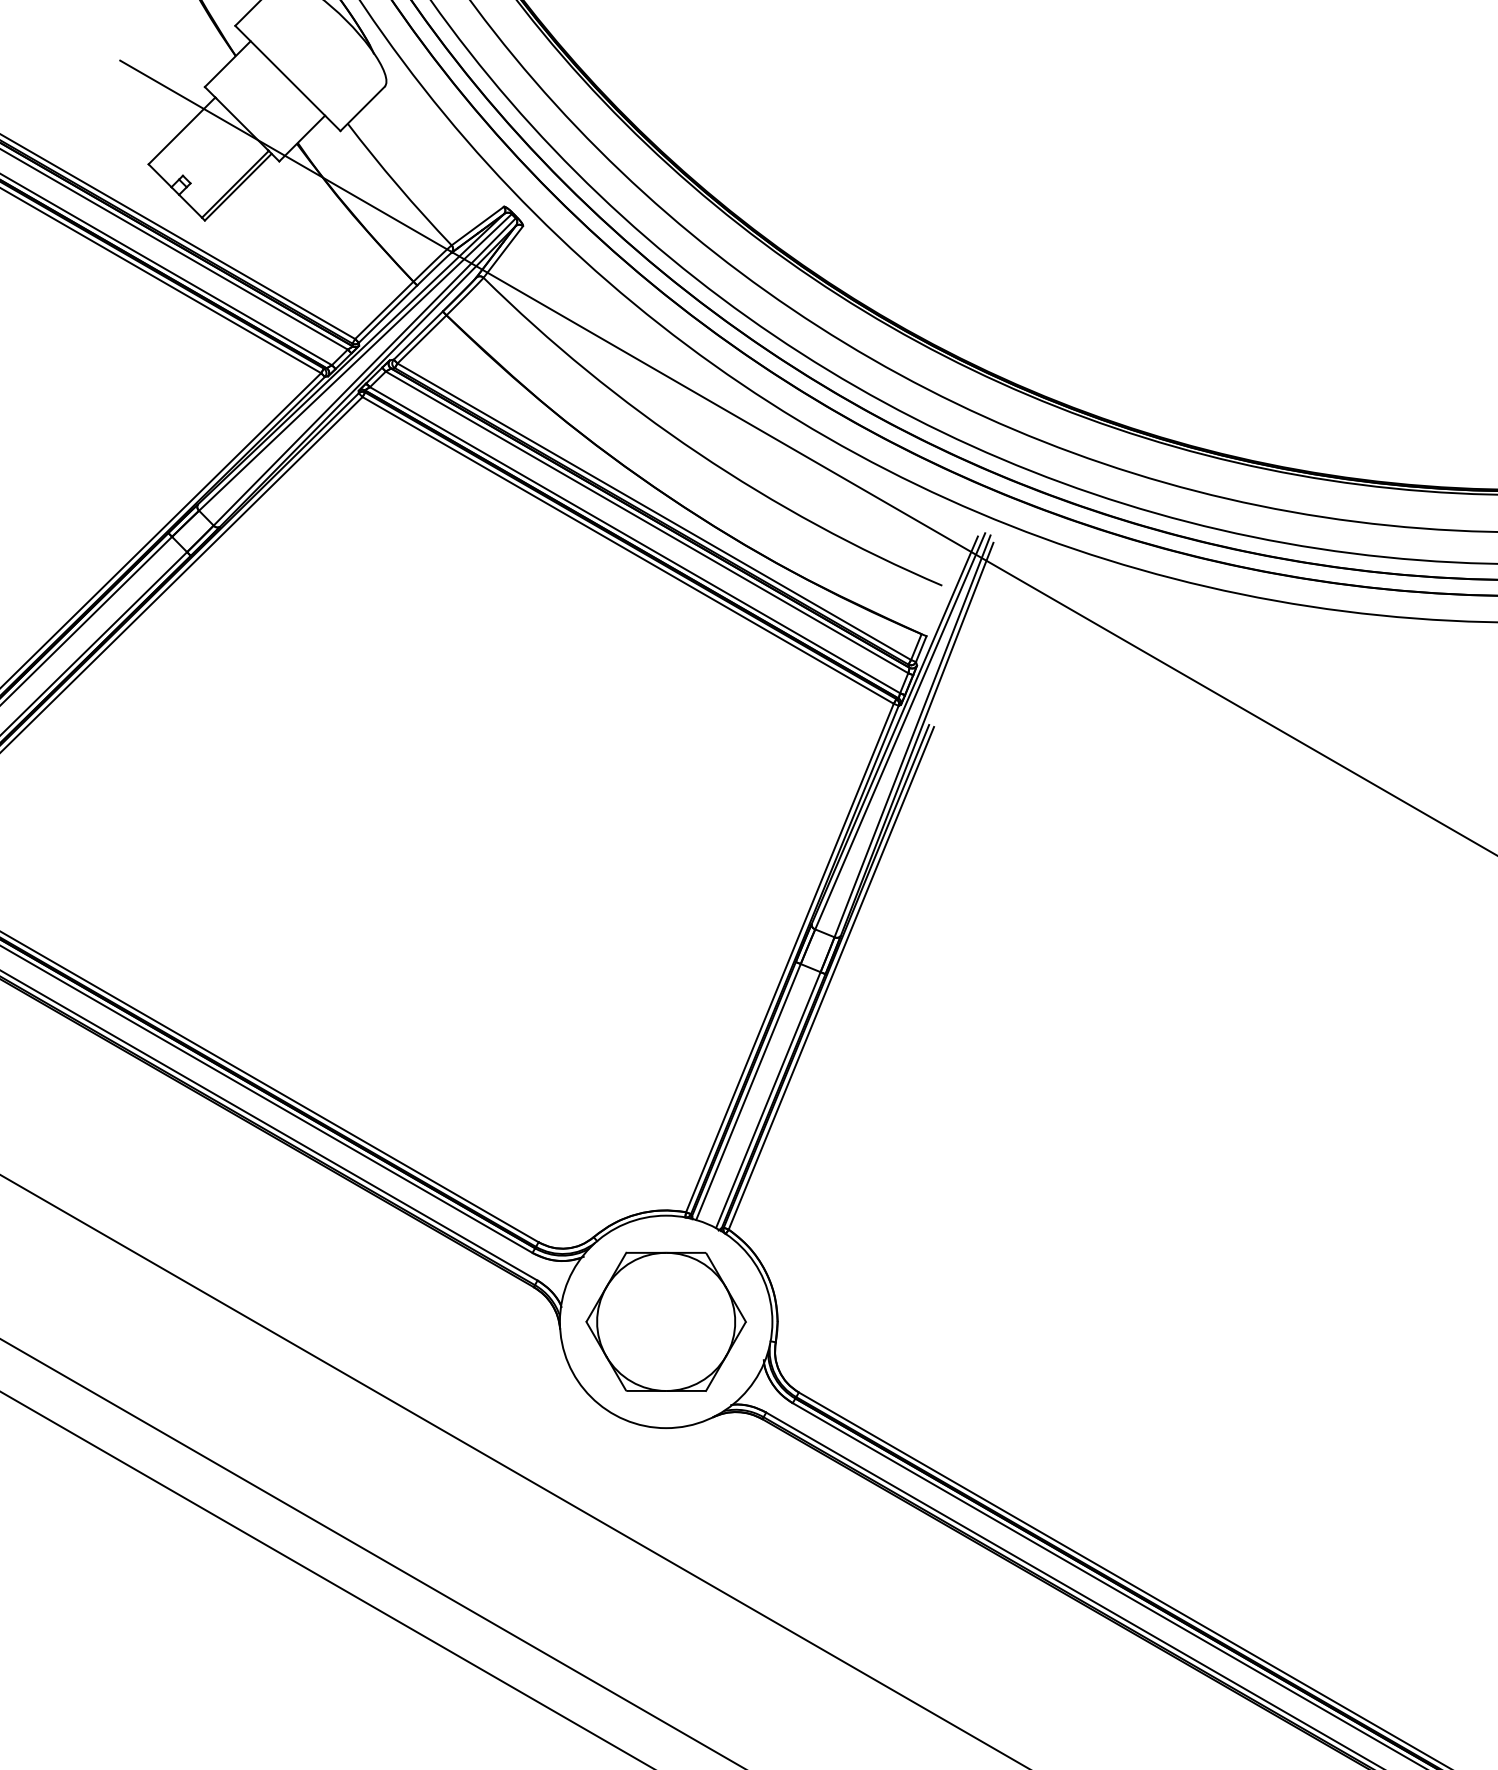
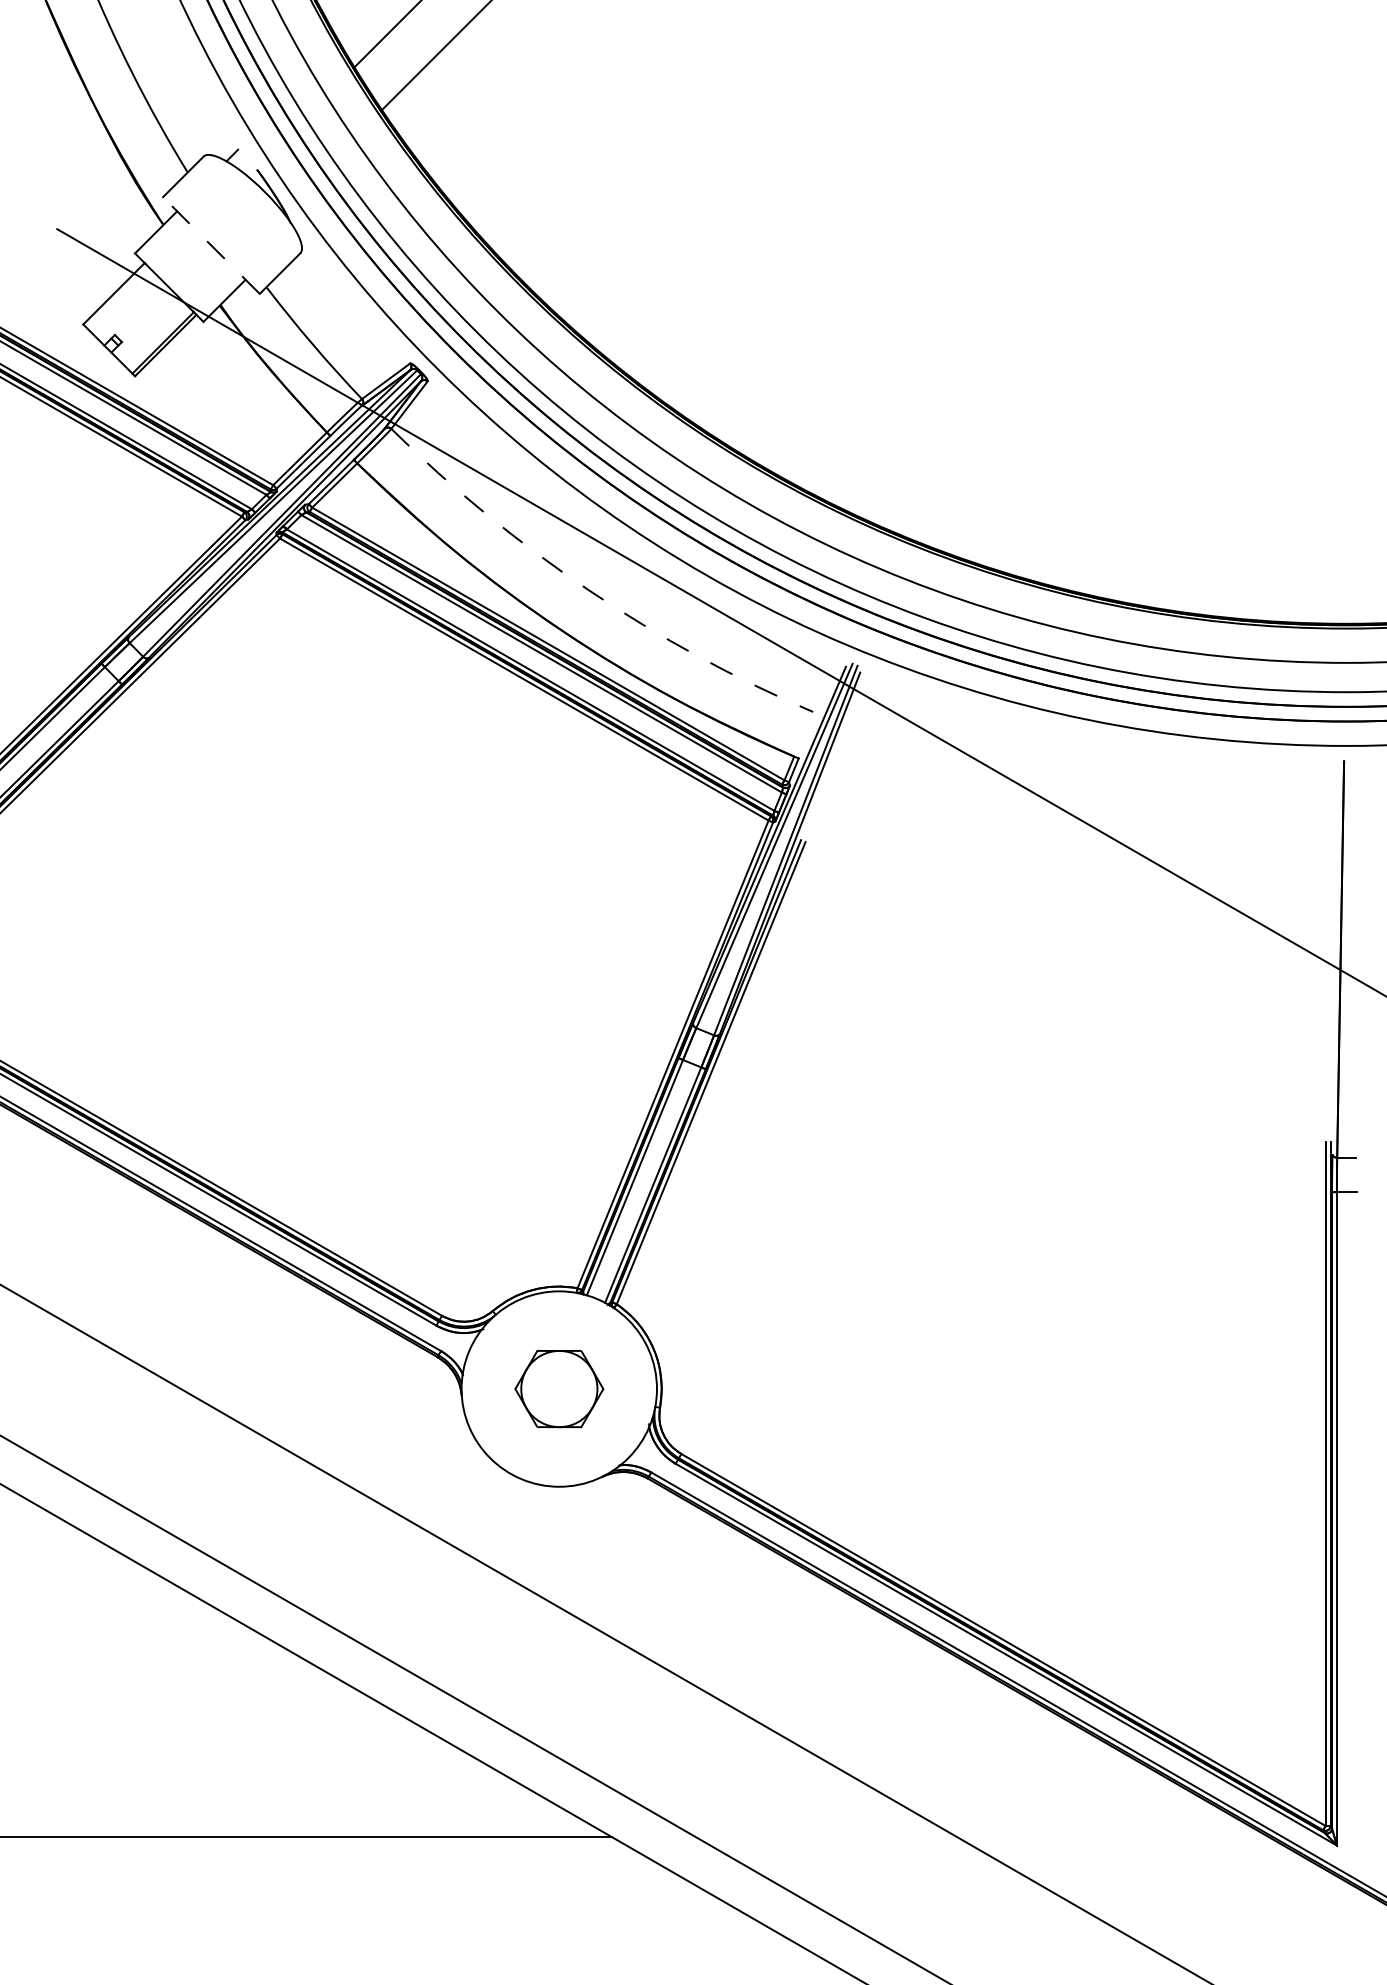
line: (288, 78) -> (211, 245), solid -> dashed
arc: (697, 453) -> (588, 590), solid -> dashed
part: (666, 1321) -> (559, 1388), size x0.6

